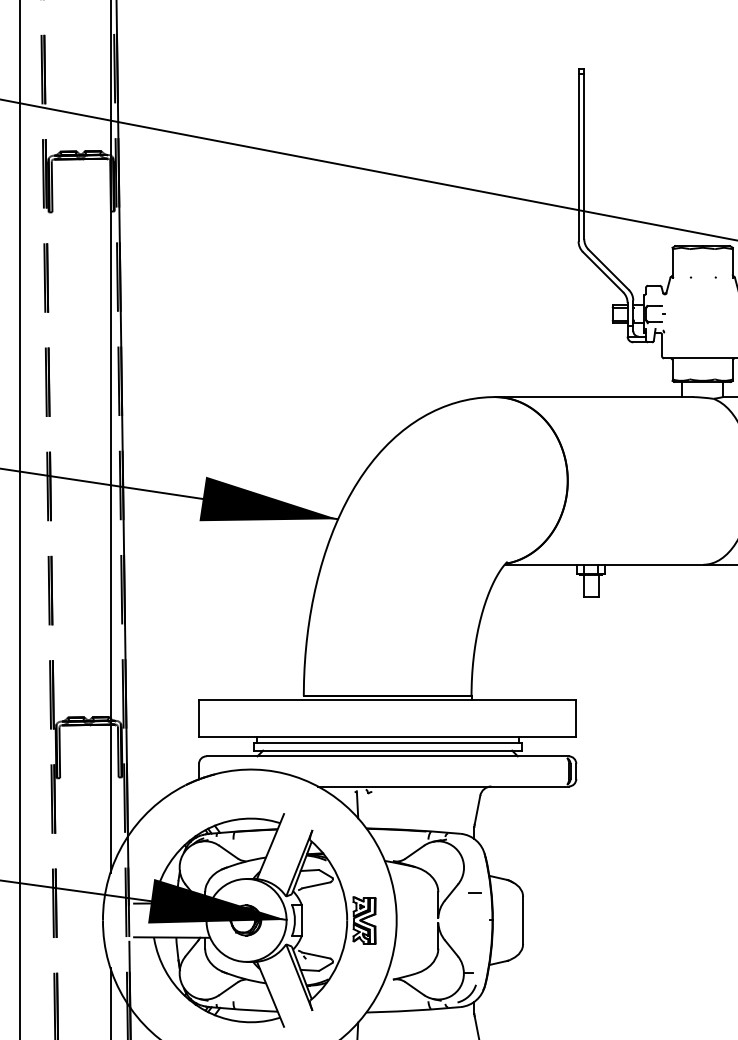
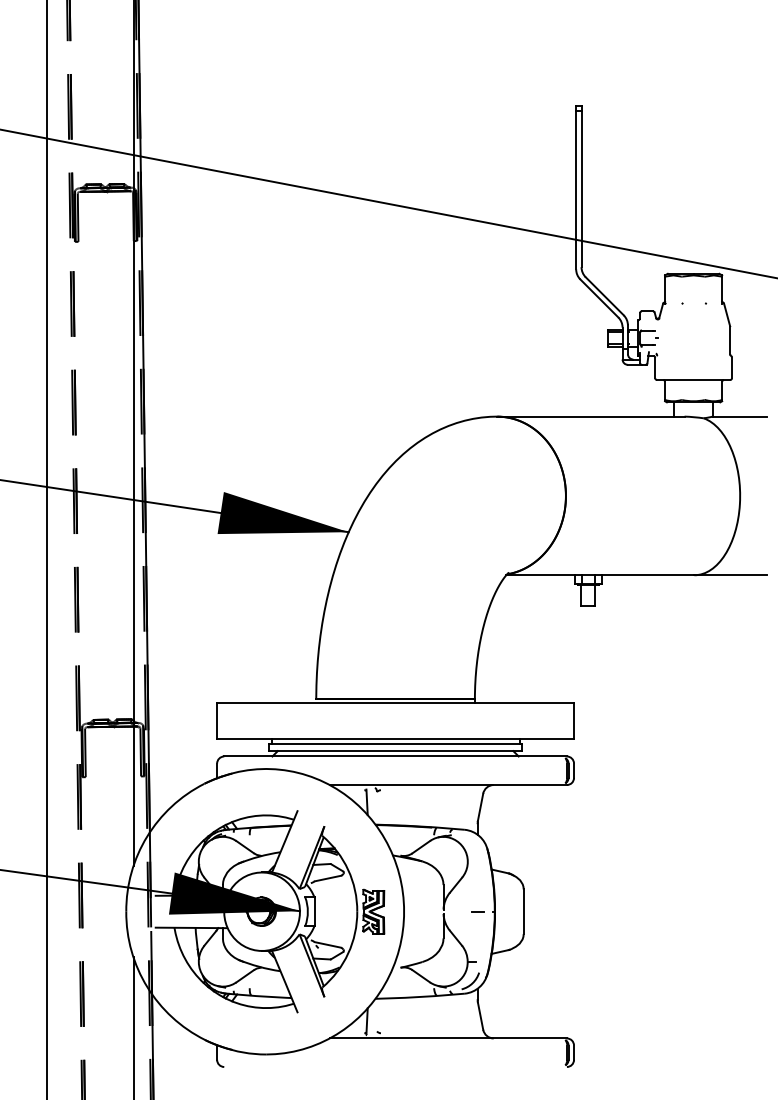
line: (474, 892) -> (477, 911), moved

